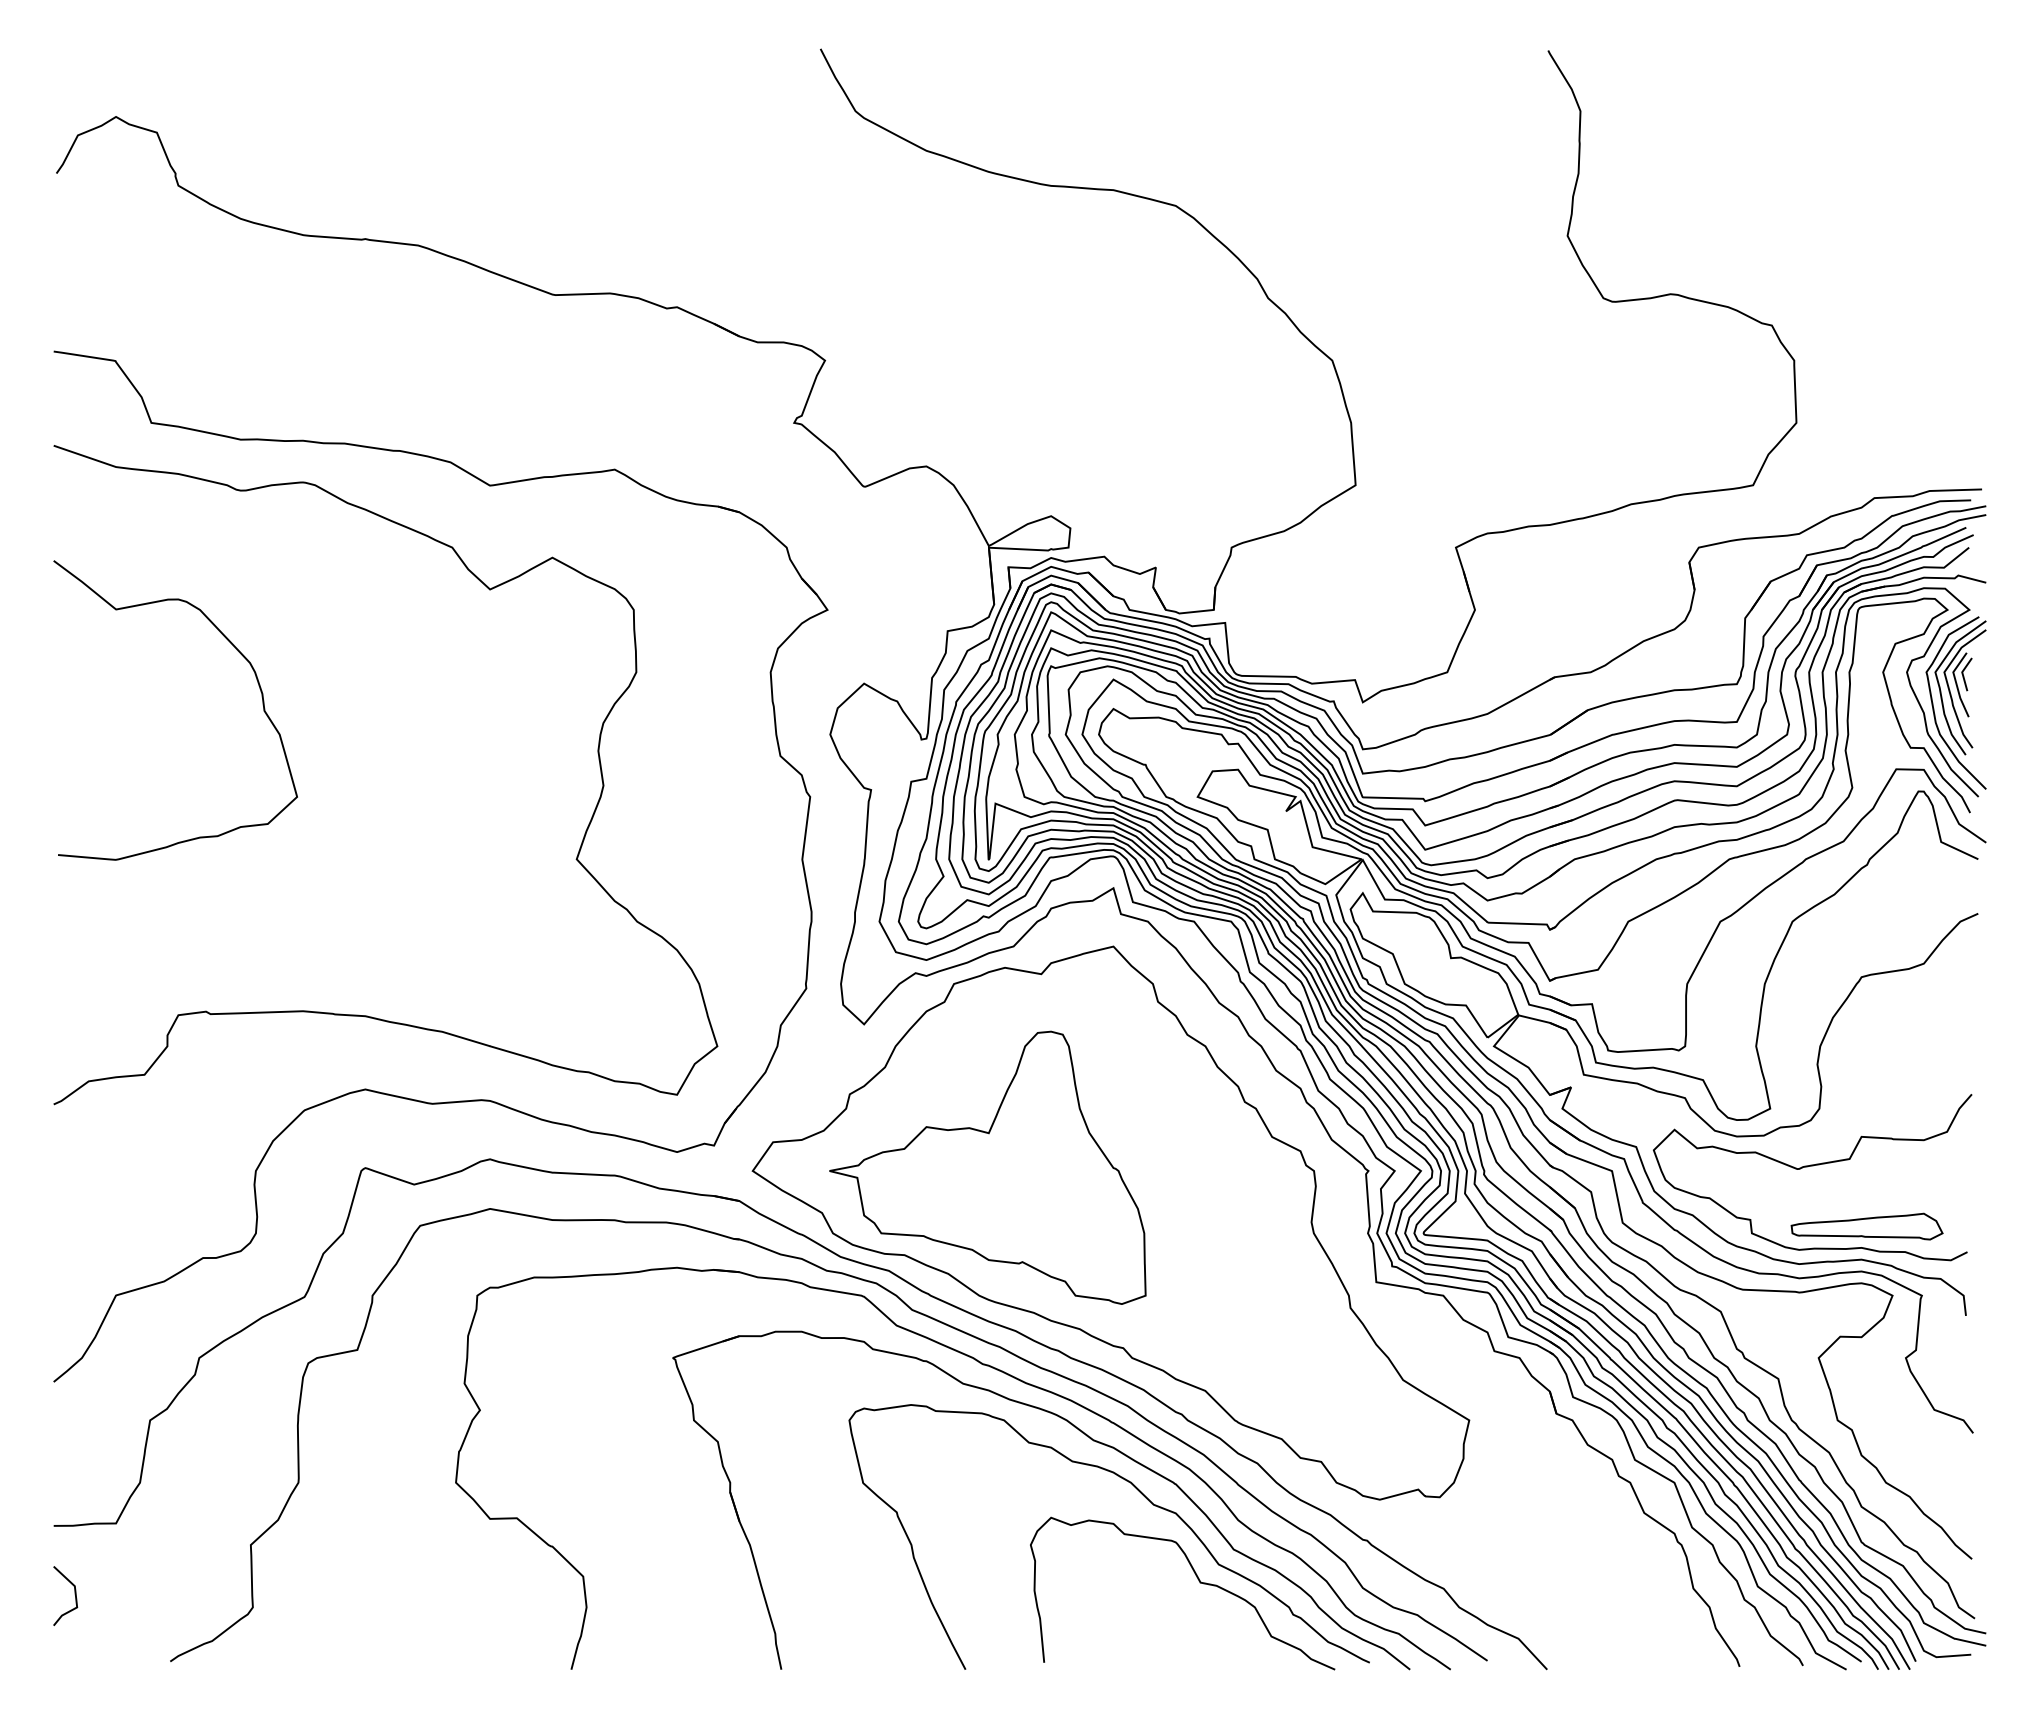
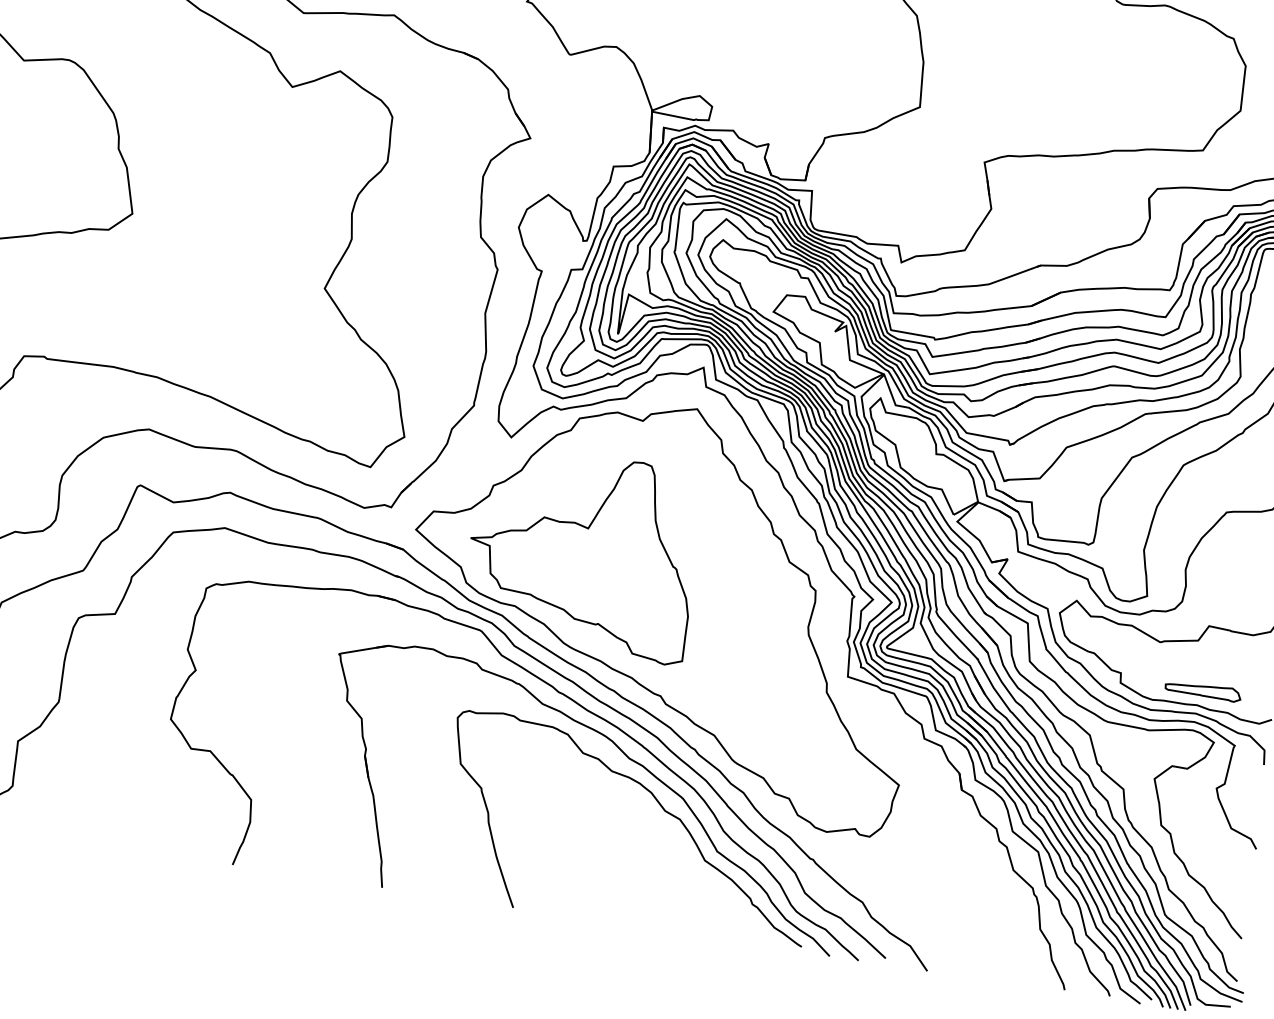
part: (1866, 1226) -> (1202, 690), size x0.7
curve: (1198, 1581) -> (688, 870), removed

